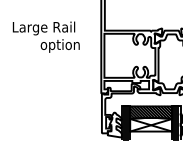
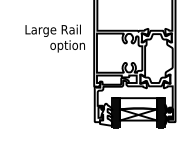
text: (45, 37) -> (54, 38), moved
hatch: (151, 112) -> (138, 103), removed

